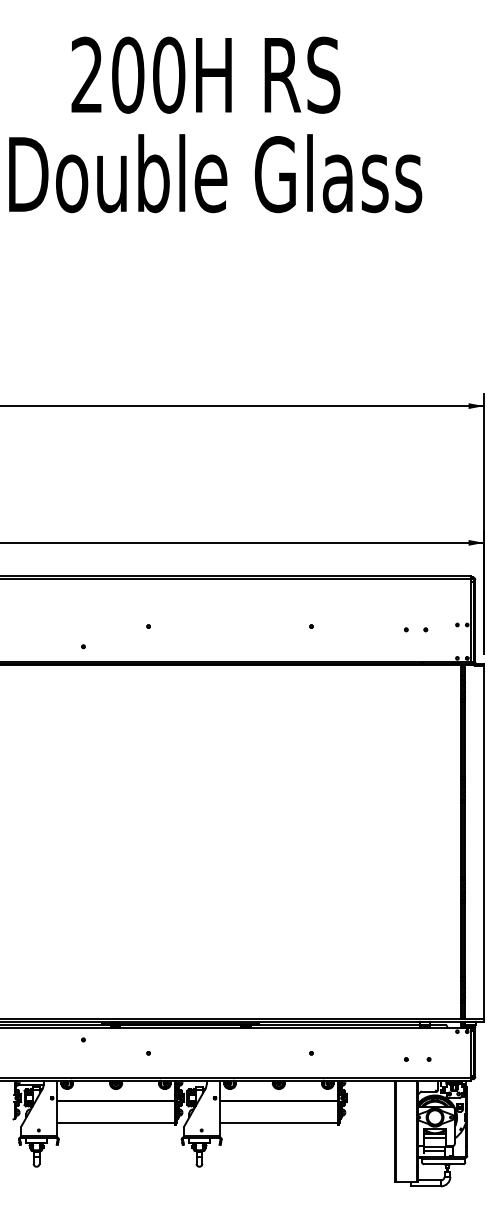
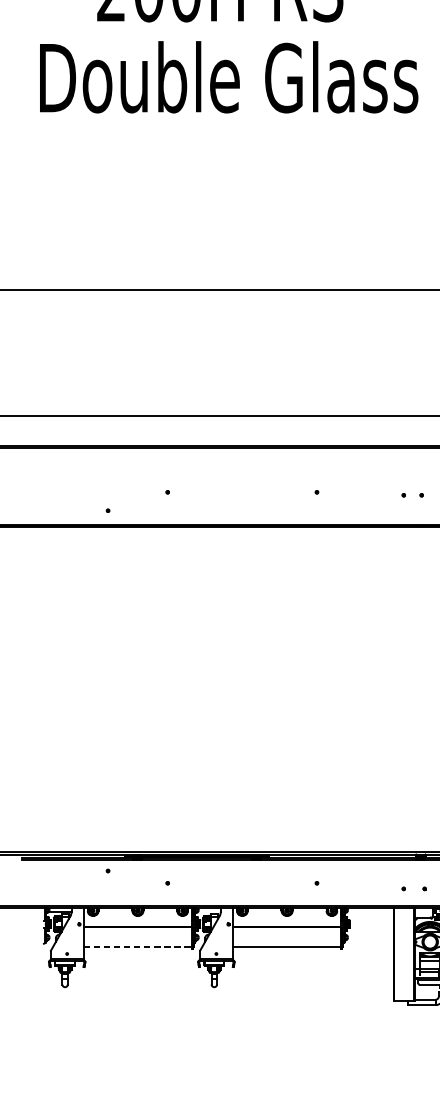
line: (116, 1123) -> (138, 947), solid -> dashed

